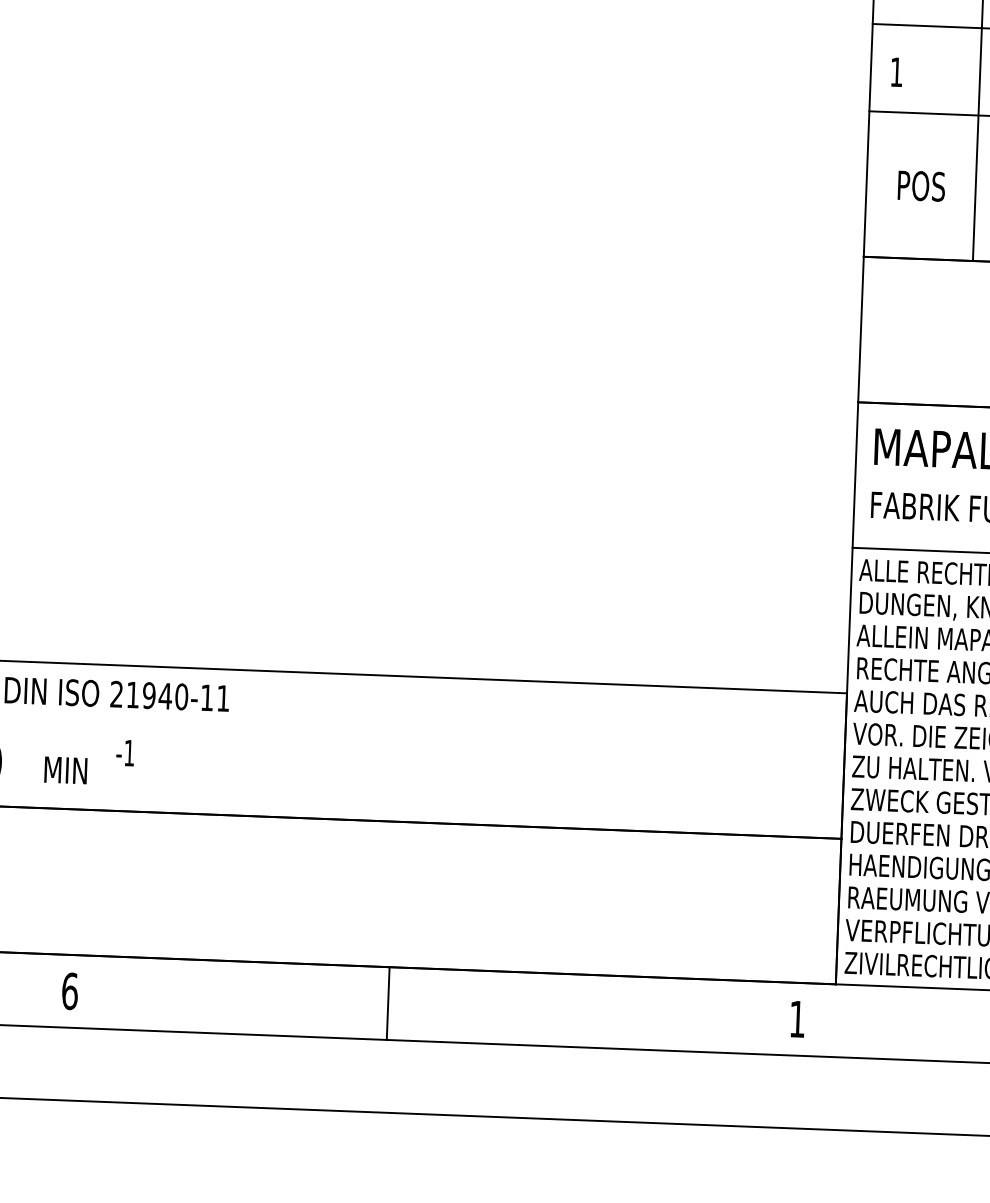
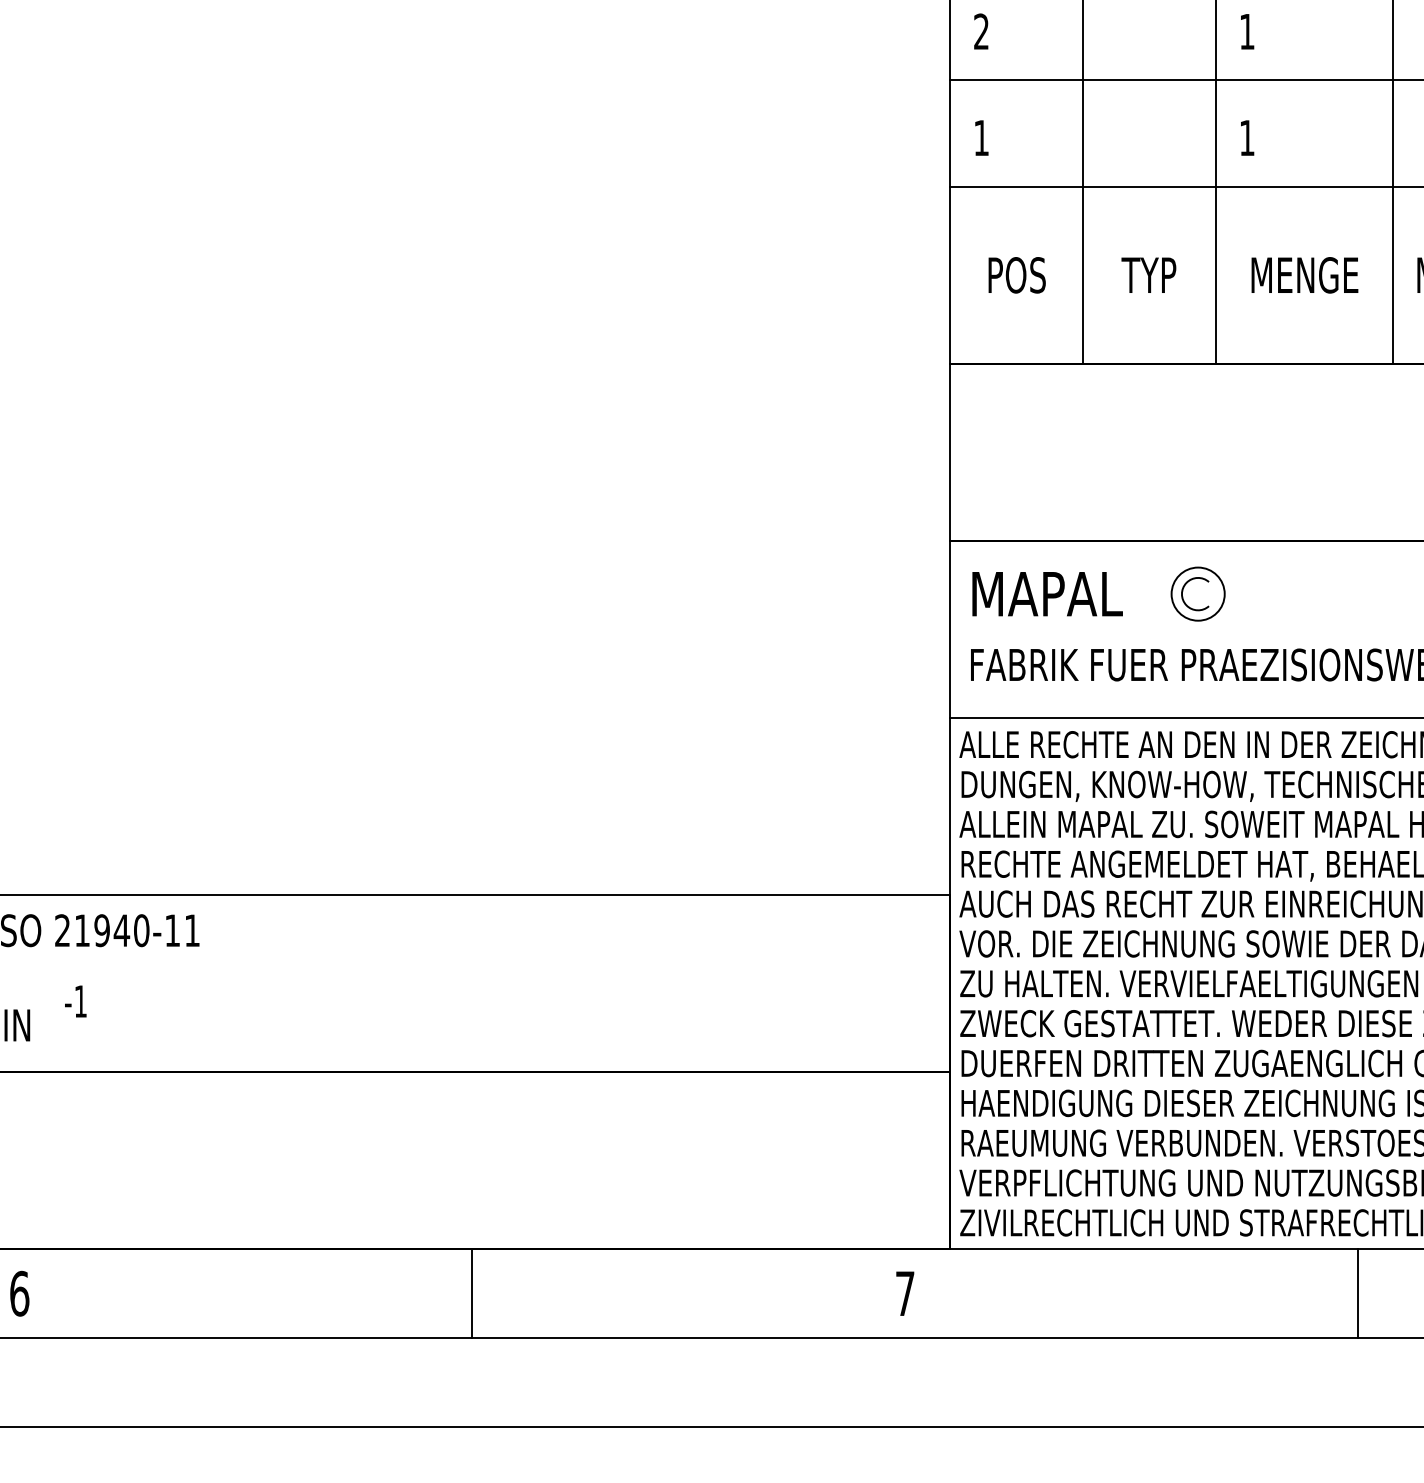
line: (387, 1003) -> (471, 1293), moved
text: (797, 1019) -> (905, 1293), 1 -> 7

